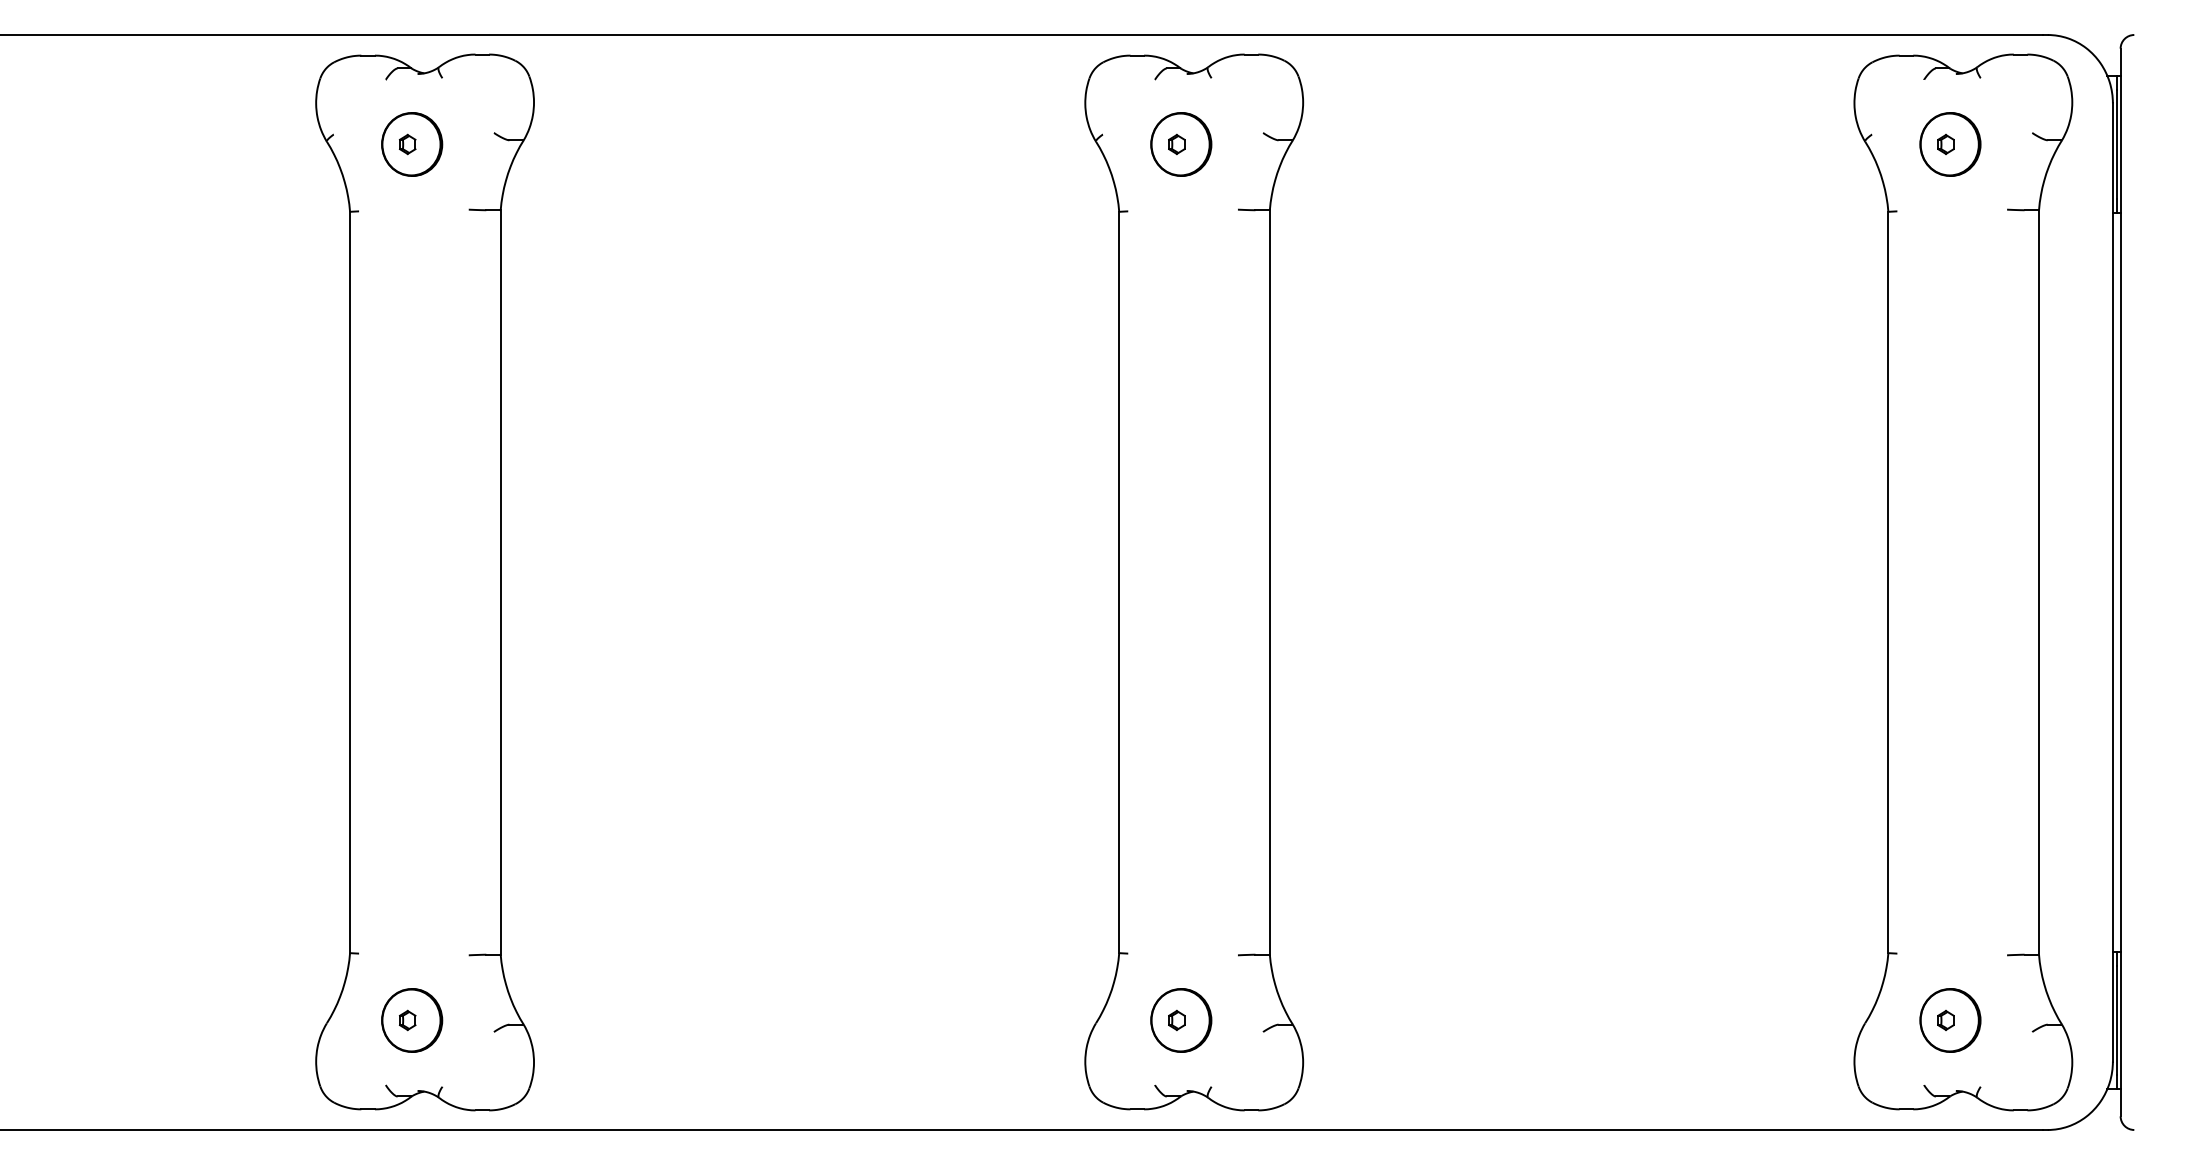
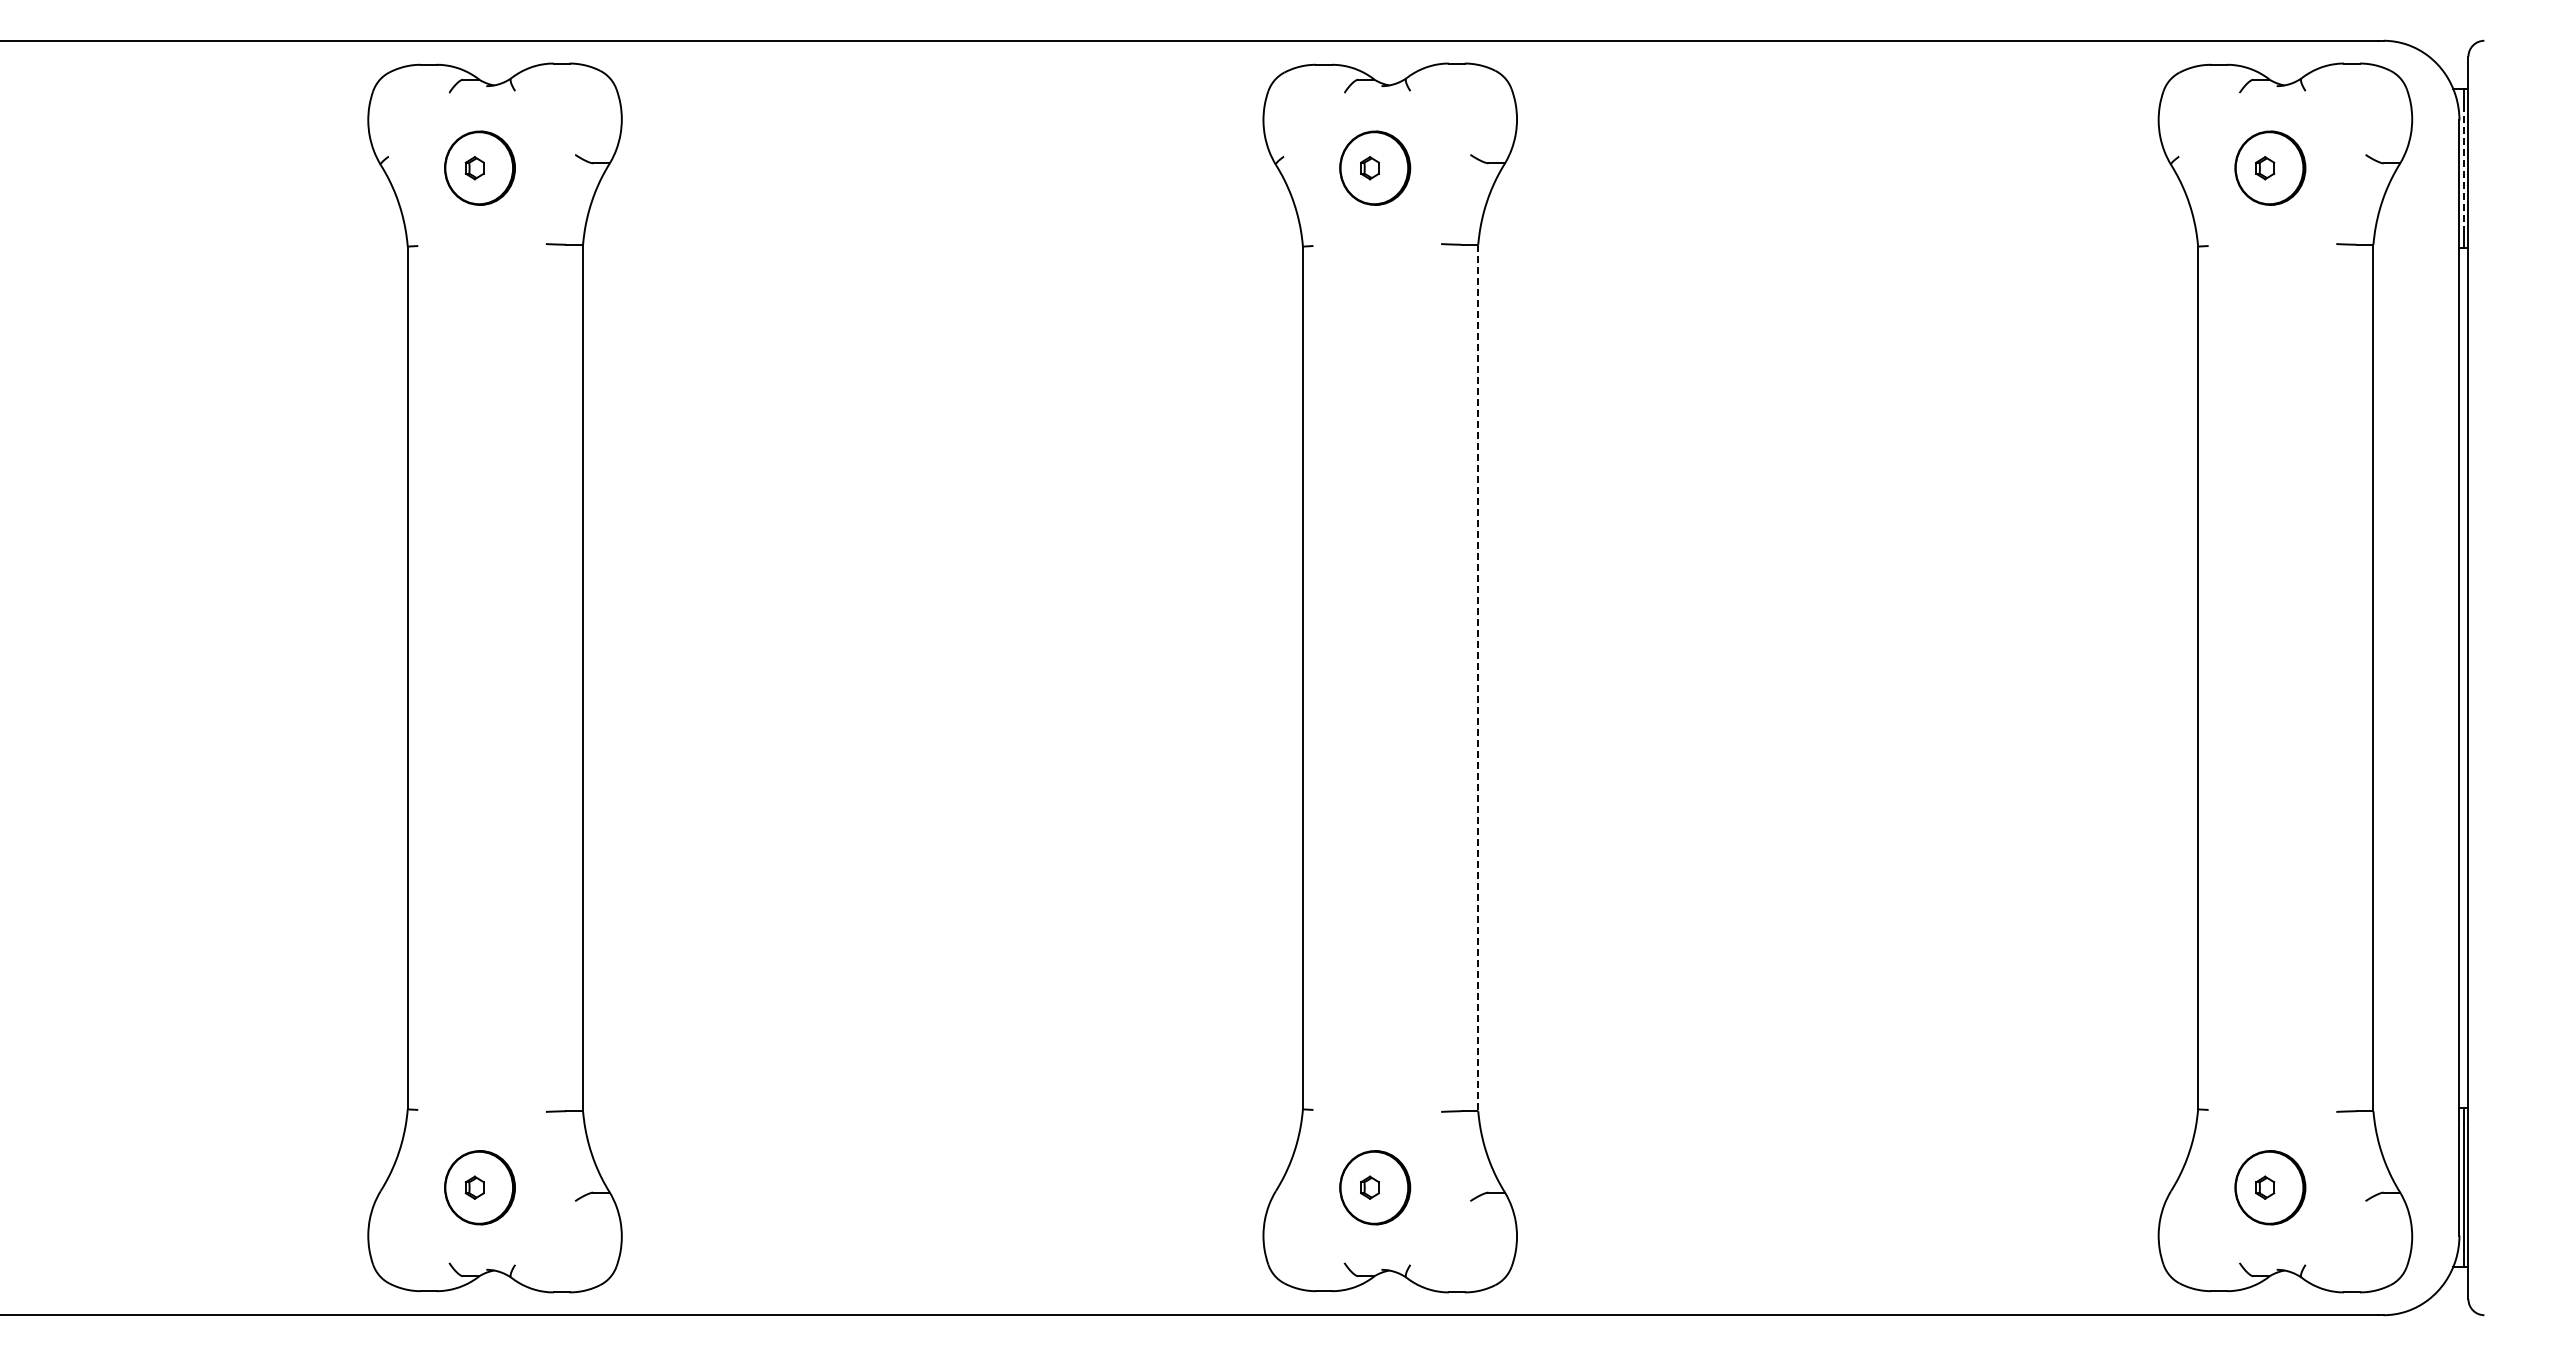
line: (2116, 144) -> (2463, 168), solid -> dashed
line: (1270, 582) -> (1478, 678), solid -> dashed

